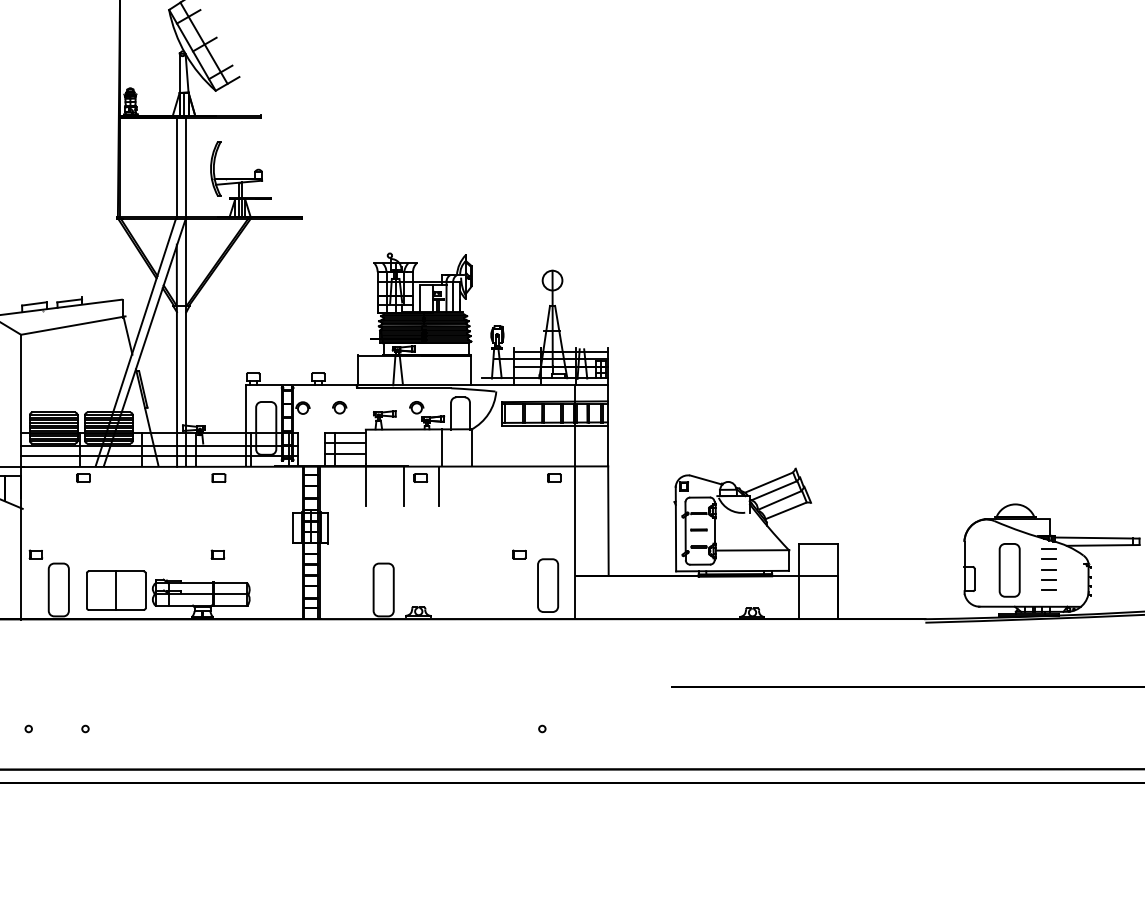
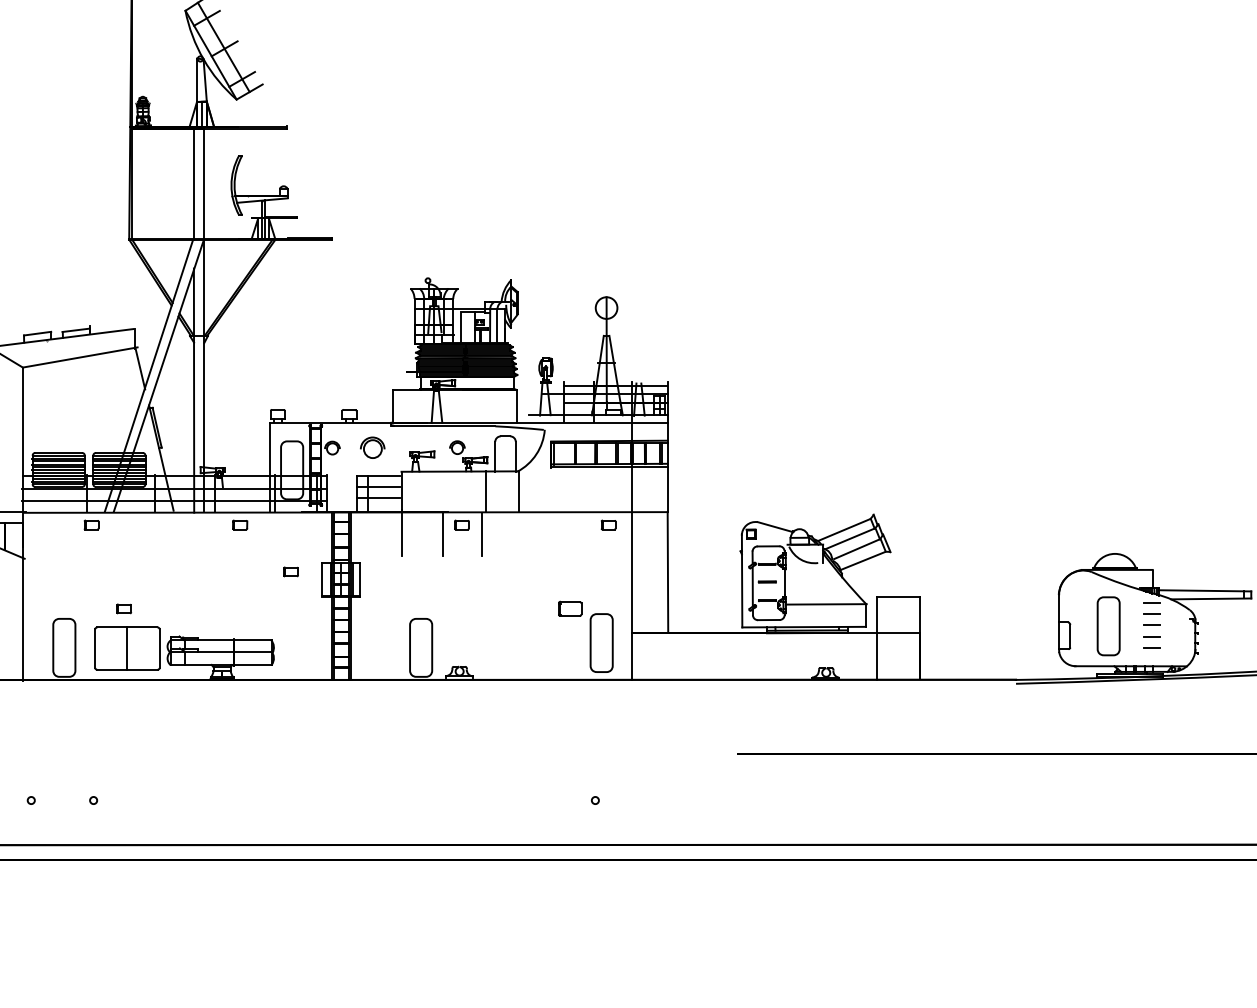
part: (339, 407) -> (372, 447), size x1.6
part: (35, 554) -> (123, 608), moved
part: (217, 554) -> (290, 571), moved
part: (518, 554) -> (569, 608), size x1.6

